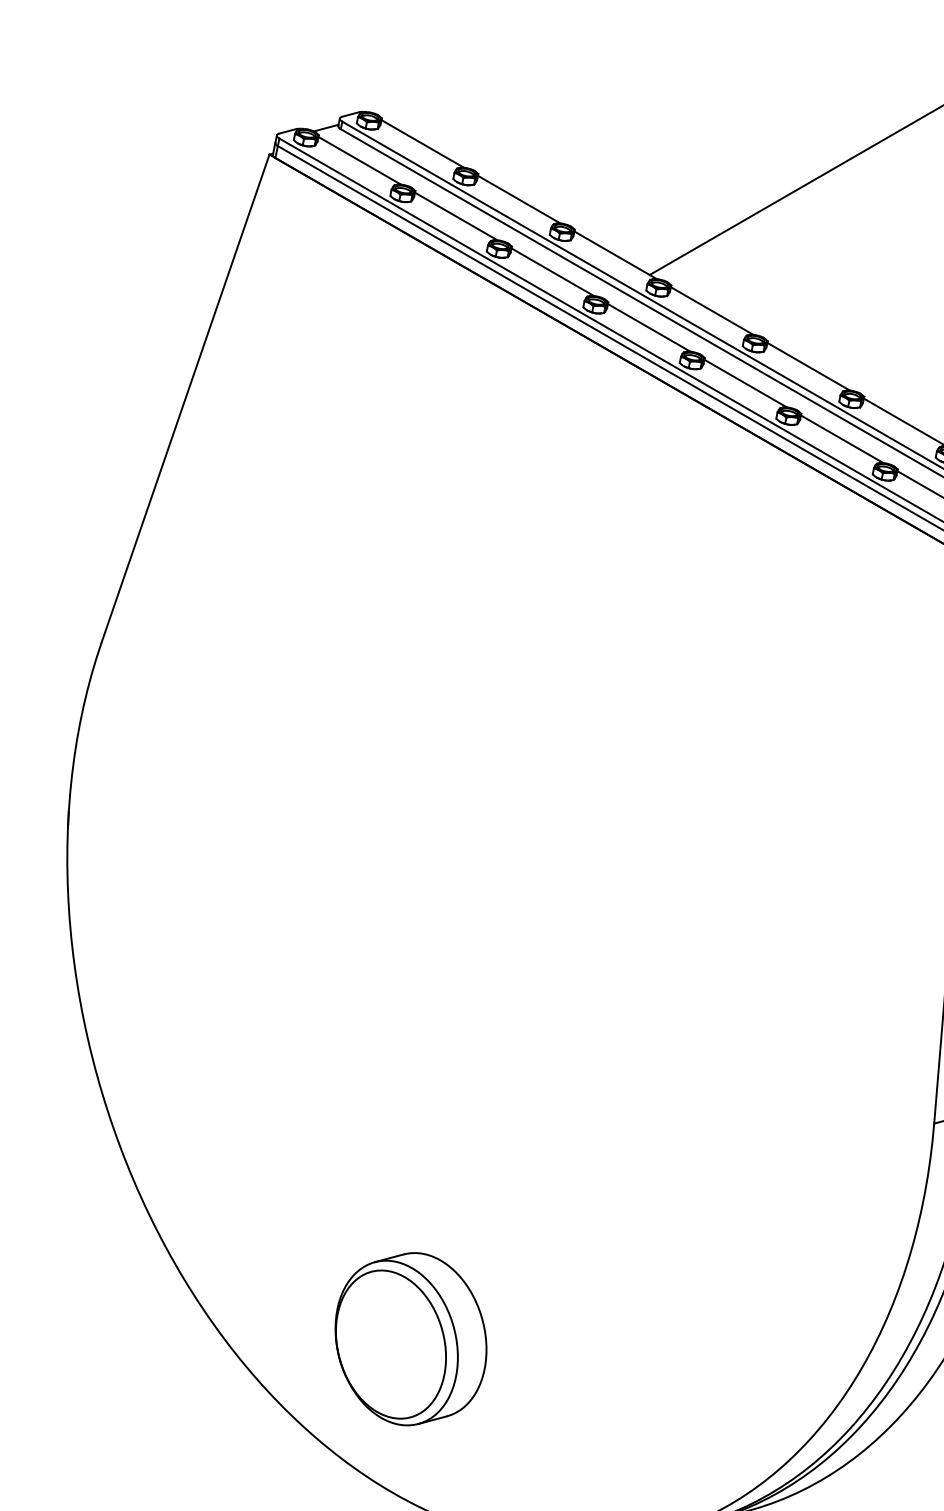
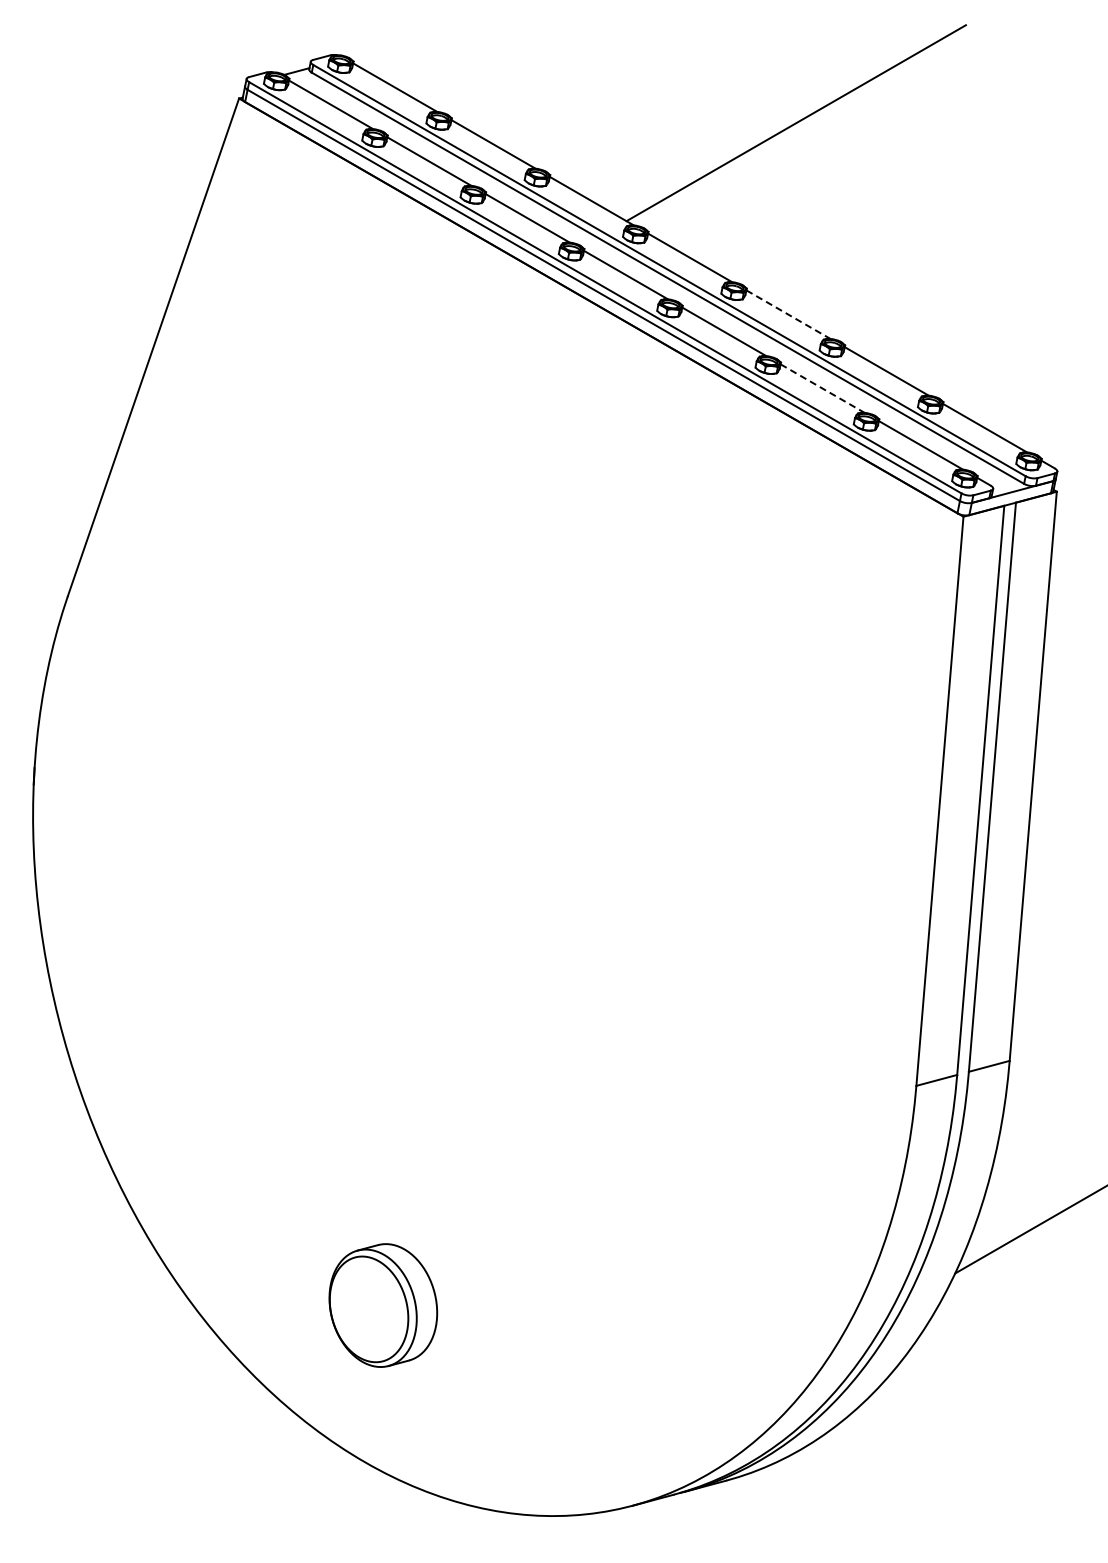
line: (808, 366) -> (788, 314), solid -> dashed
line: (842, 439) -> (822, 388), solid -> dashed
part: (411, 1339) -> (383, 1305), size x0.7

